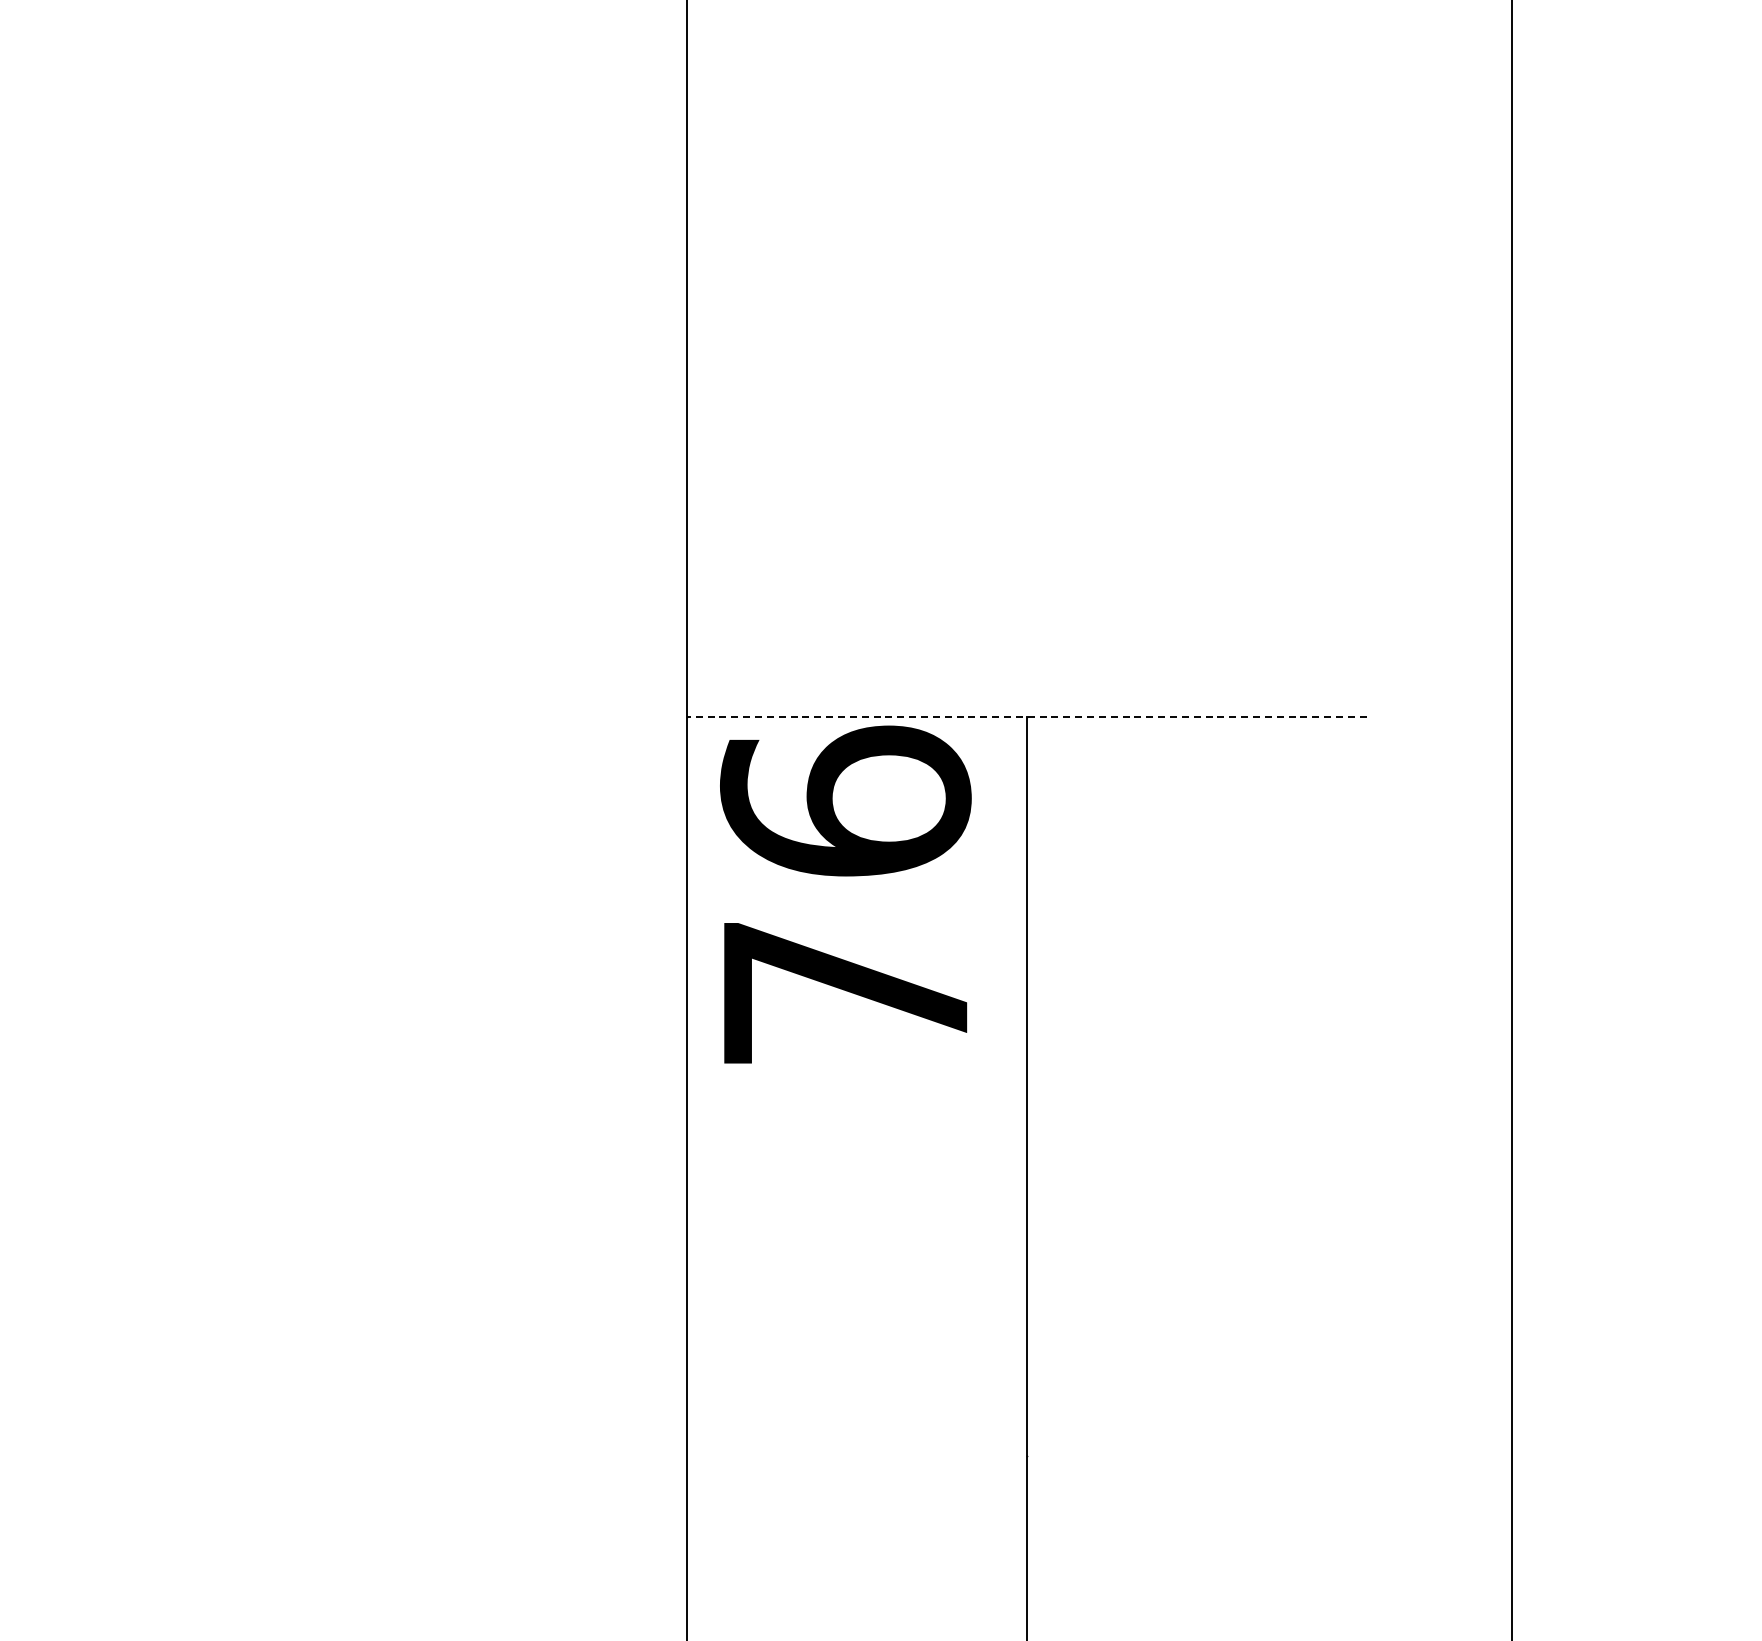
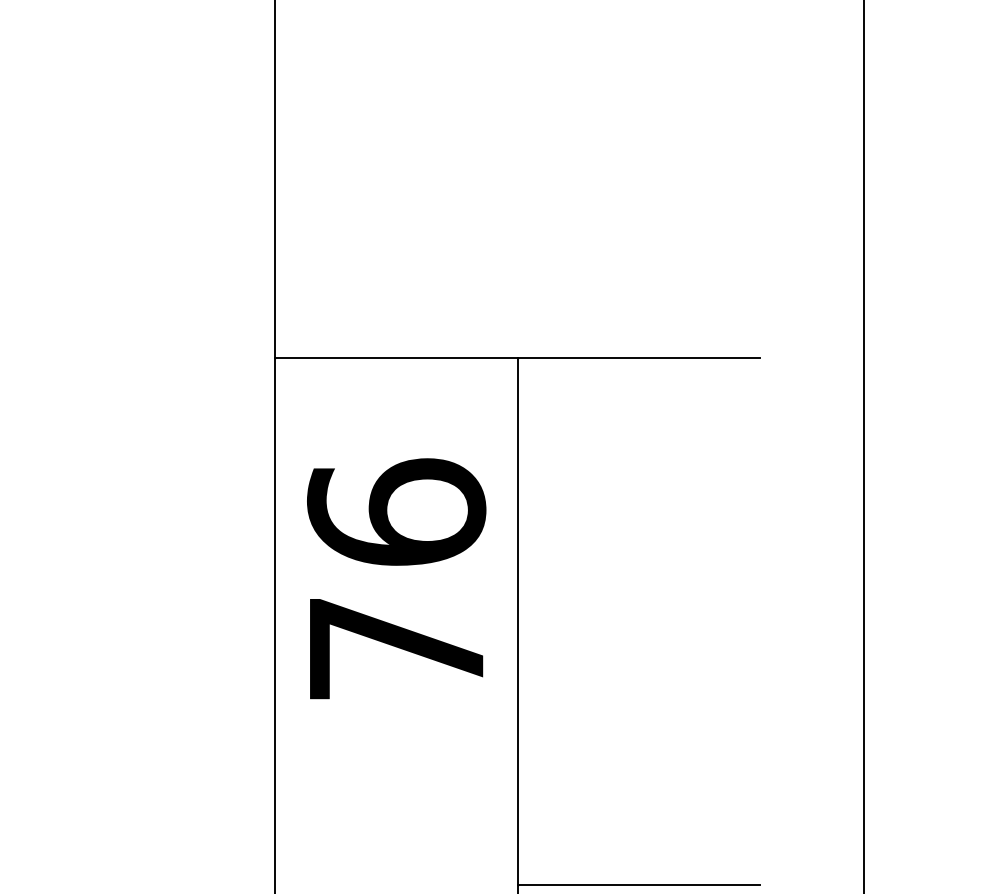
line: (1026, 717) -> (517, 358), dashed -> solid
text: (845, 894) -> (396, 578), moved
line: (1196, 1455) -> (638, 884), added

